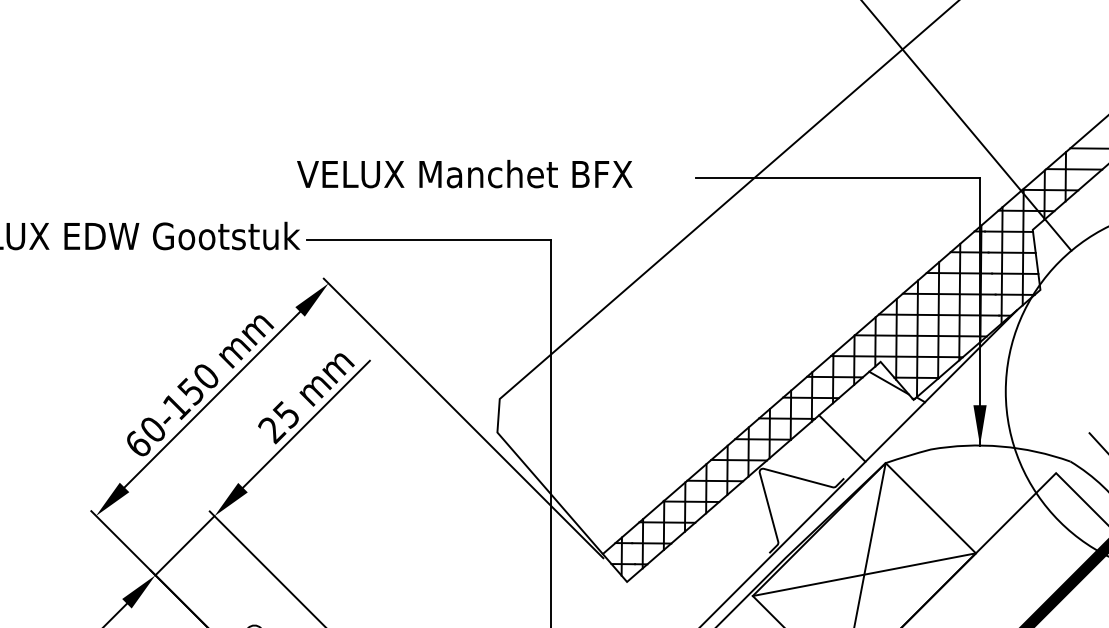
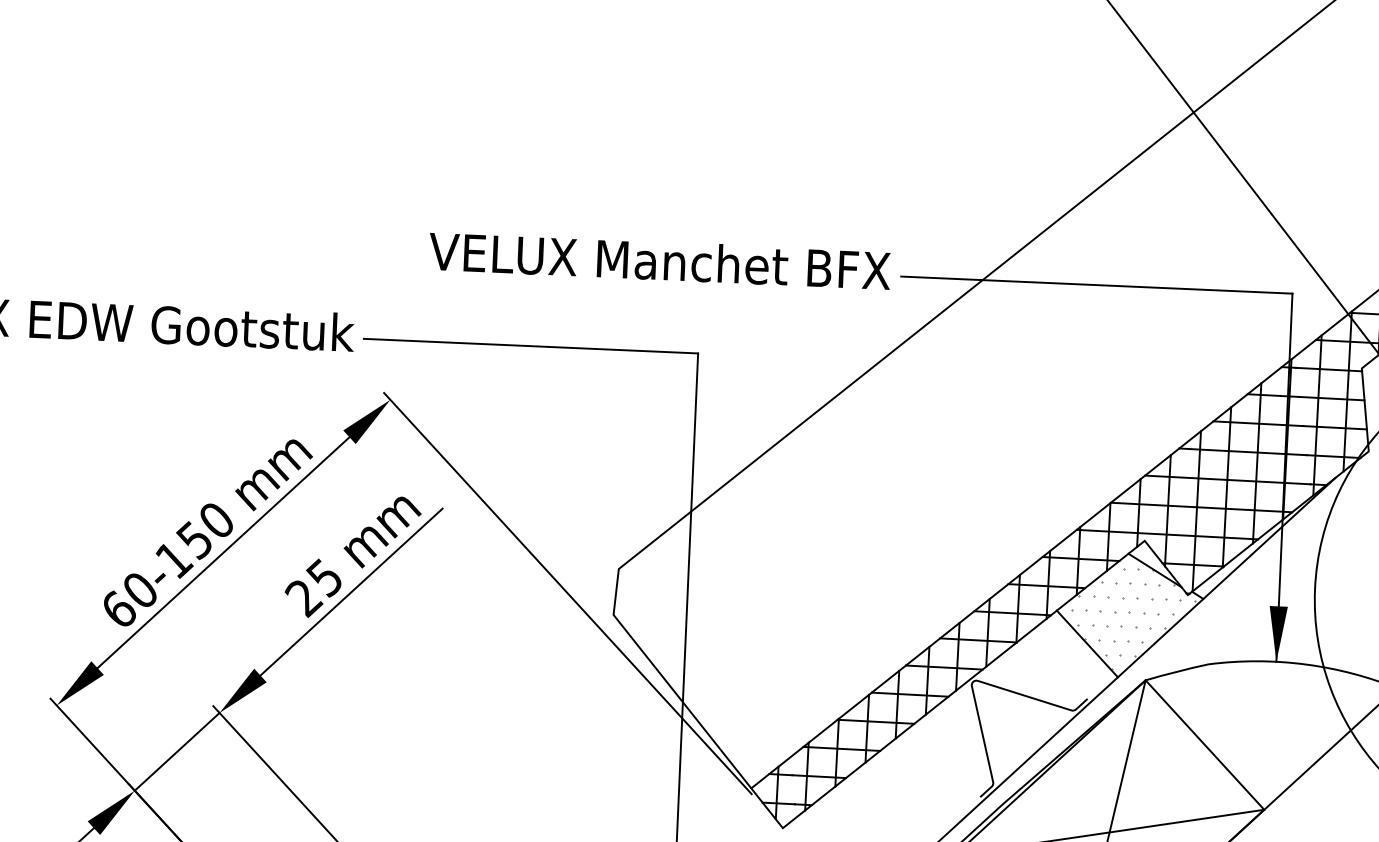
text: (464, 173) -> (659, 260), moved
hatch: (873, 419) -> (1131, 619), added

